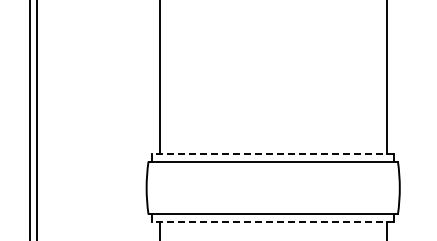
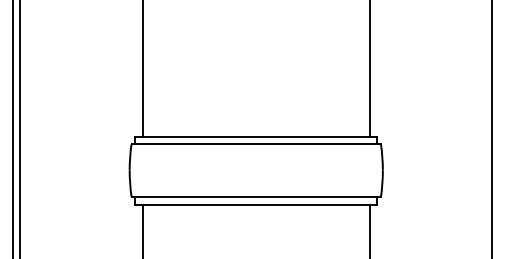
line: (273, 154) -> (256, 136), dashed -> solid
line: (273, 222) -> (256, 204), dashed -> solid

